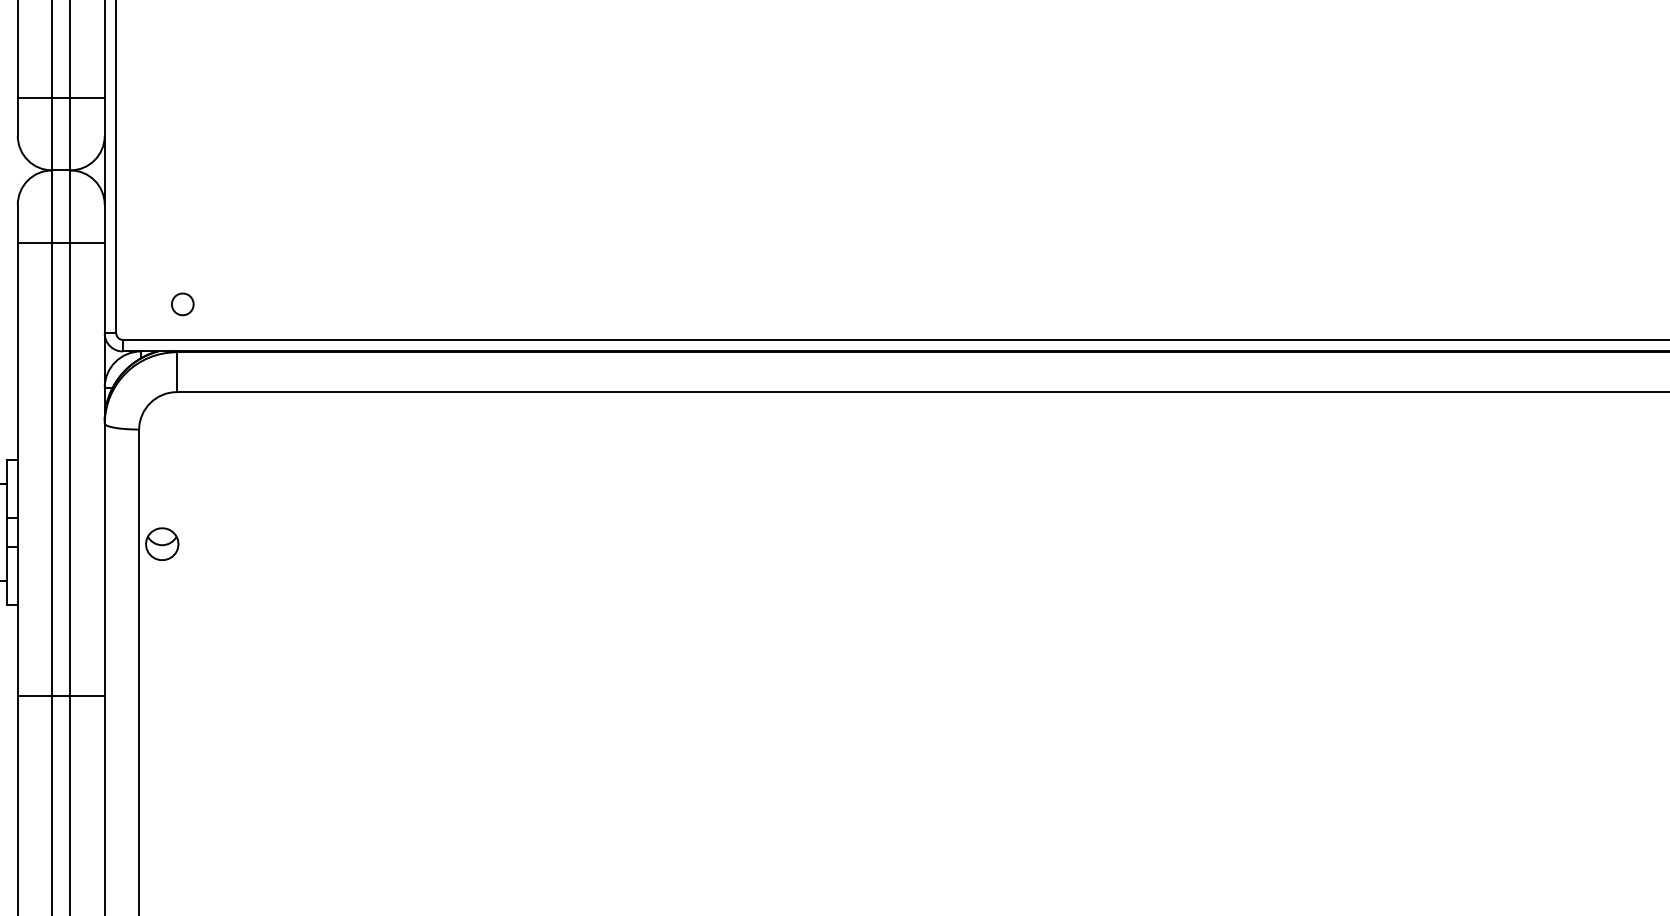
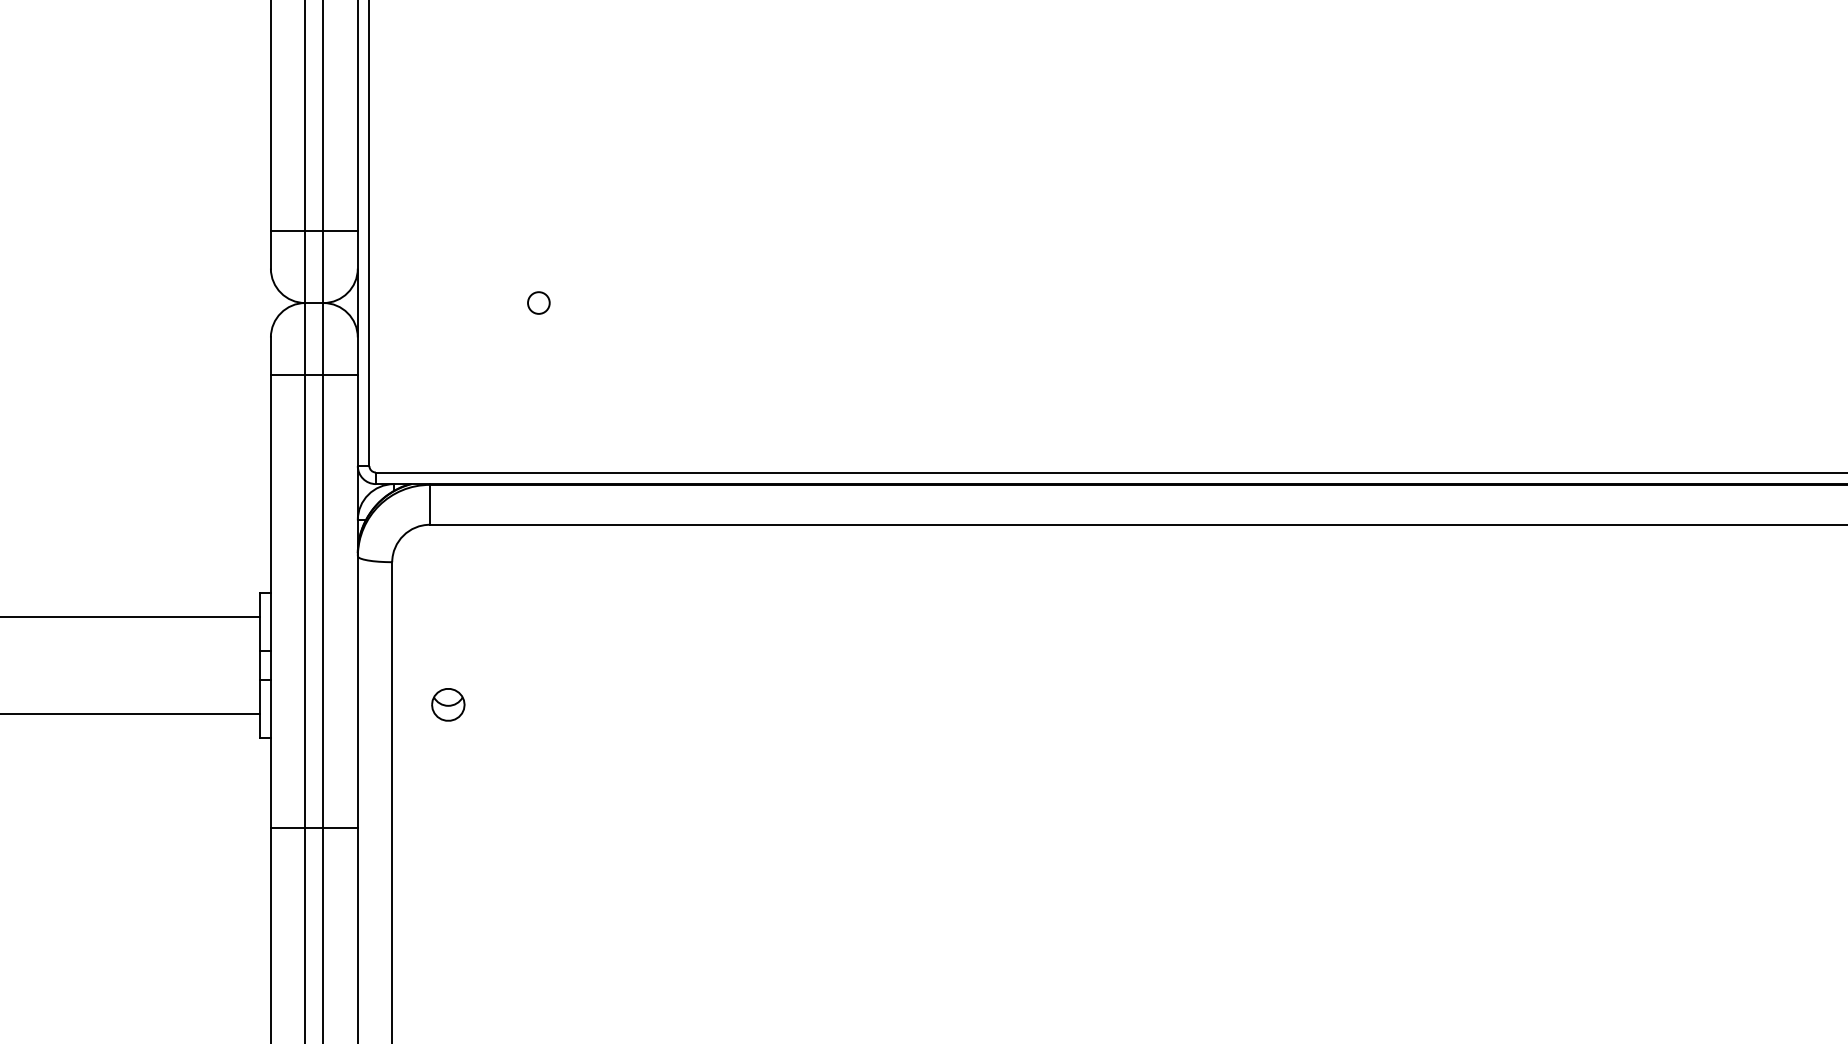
circle: (182, 303) -> (538, 302), moved
part: (162, 543) -> (448, 704), moved

